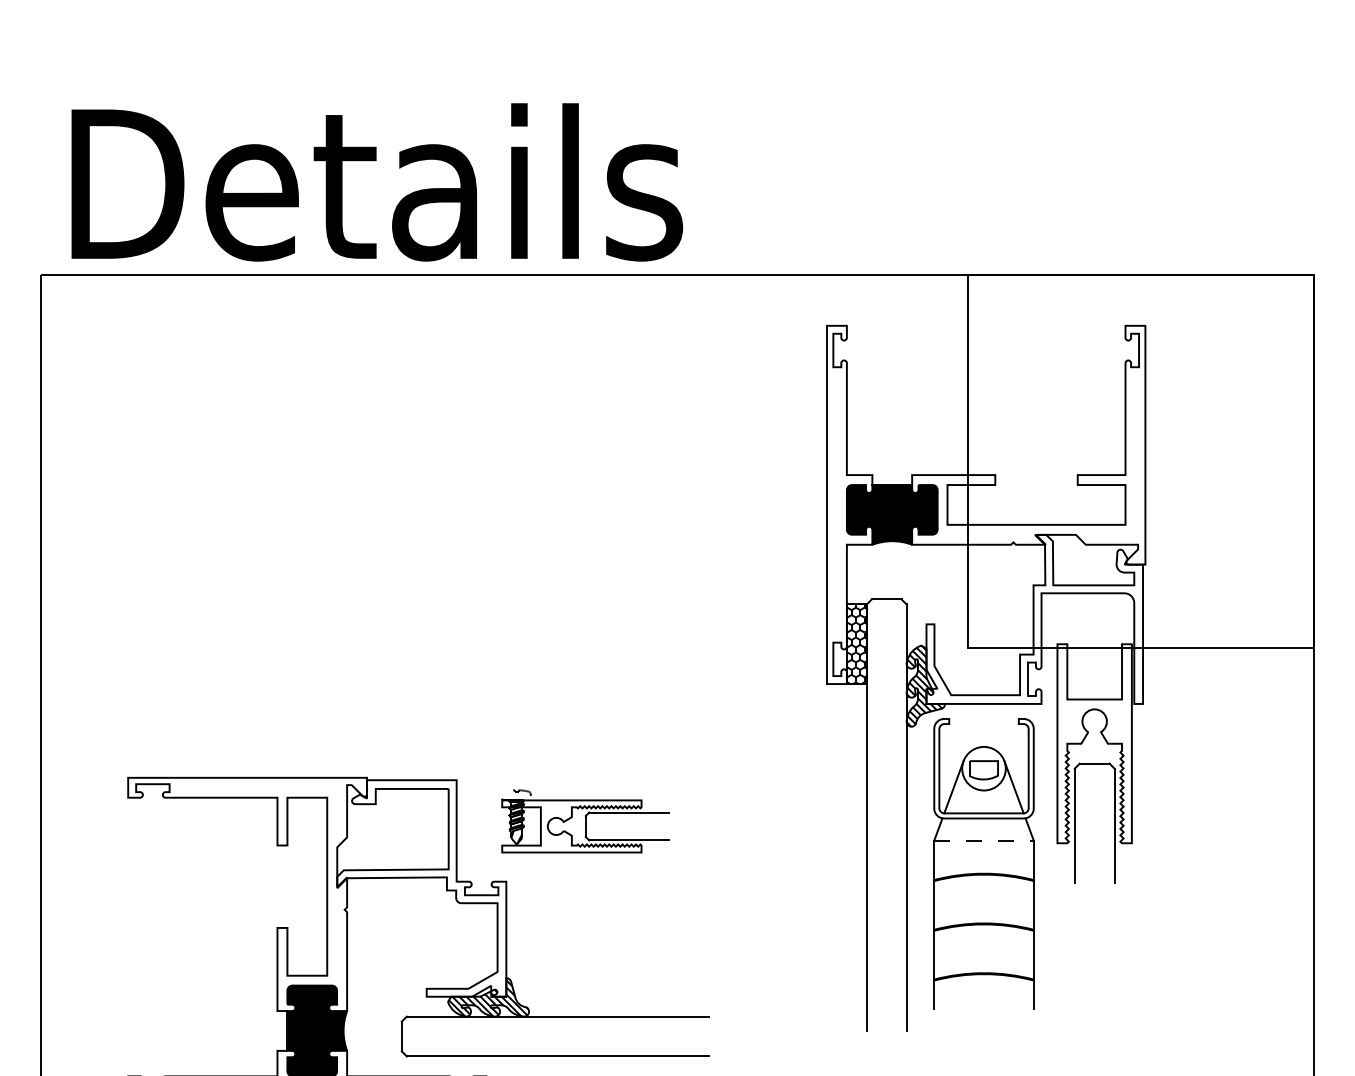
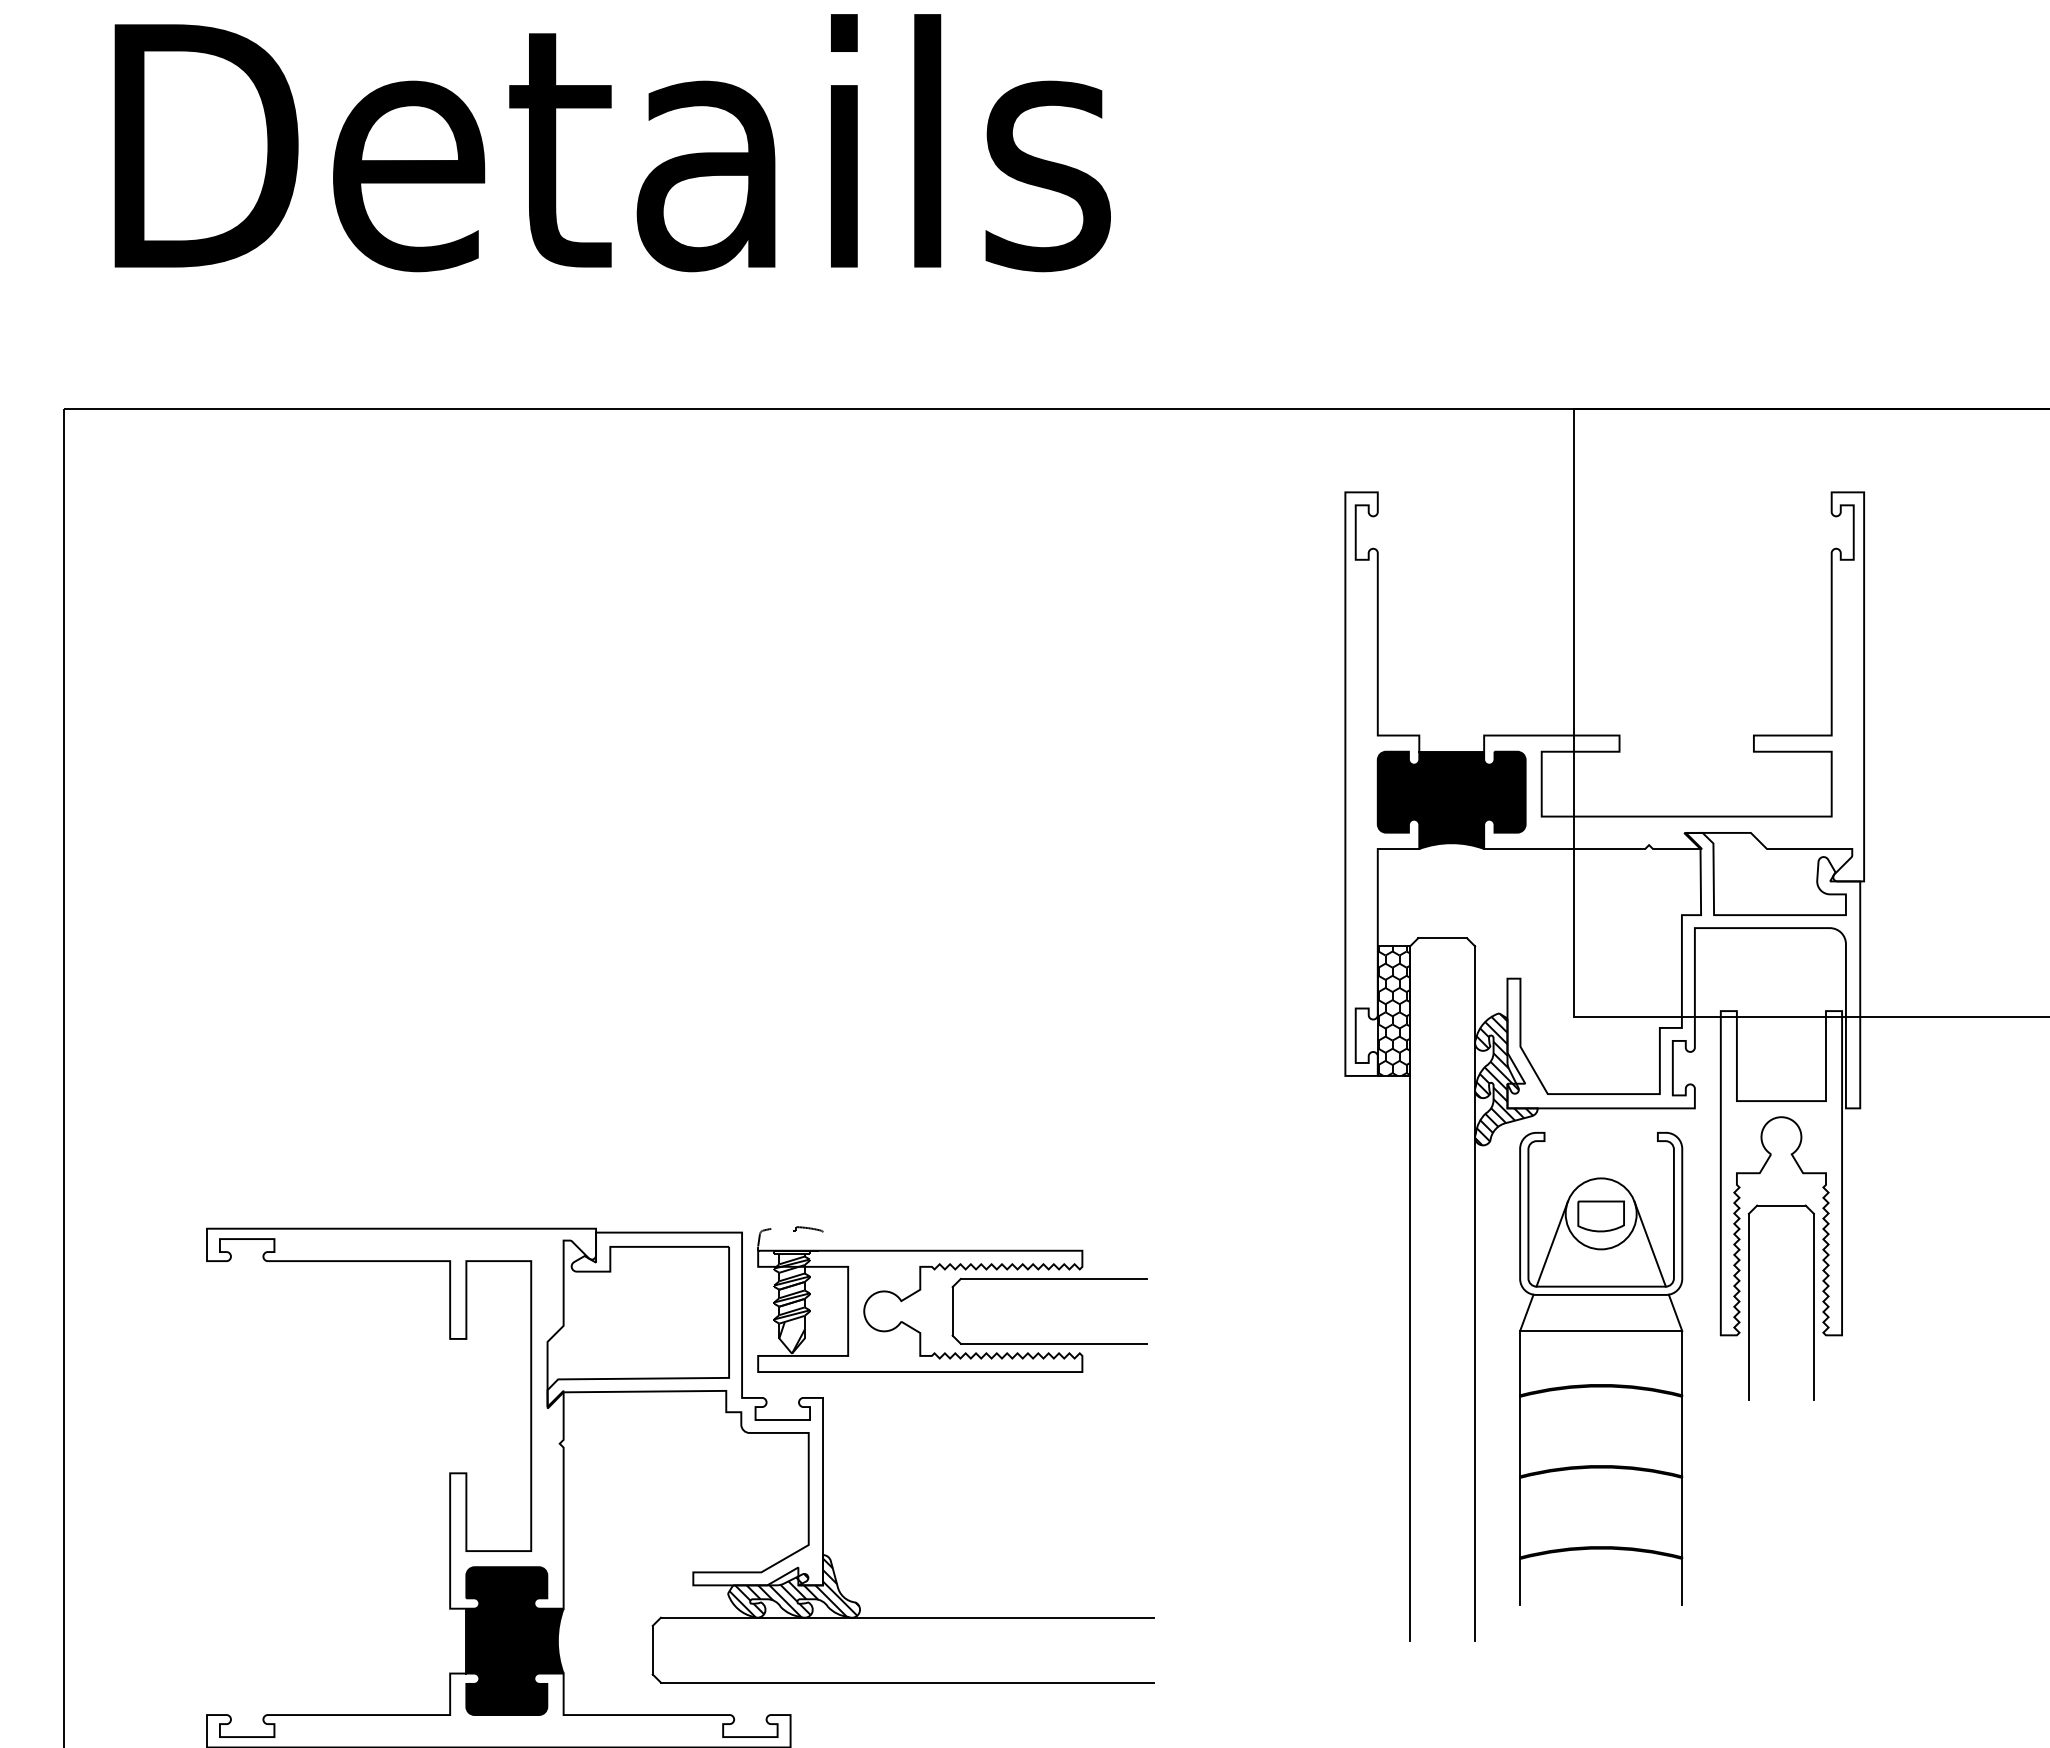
text: (377, 182) -> (613, 143), moved
part: (585, 821) -> (951, 1299), size x1.43
line: (984, 840) -> (1601, 1330), dashed -> solid

